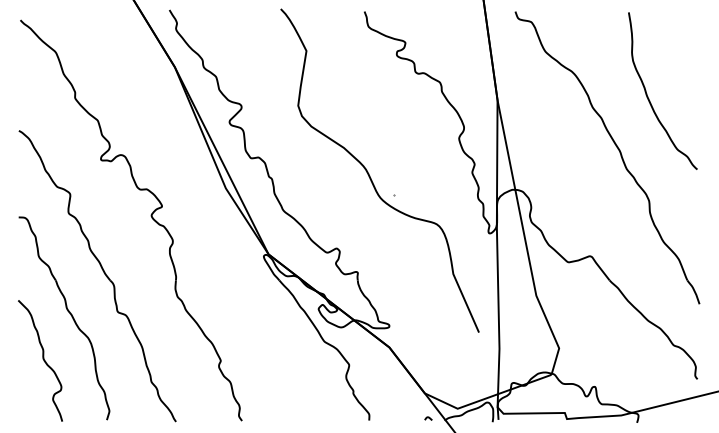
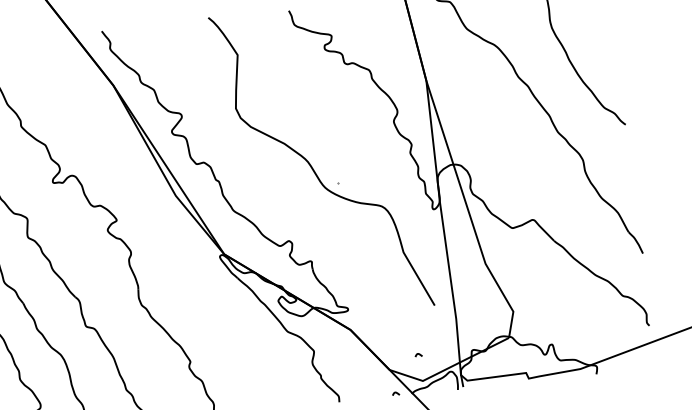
curve: (456, 381) -> (418, 355), added

